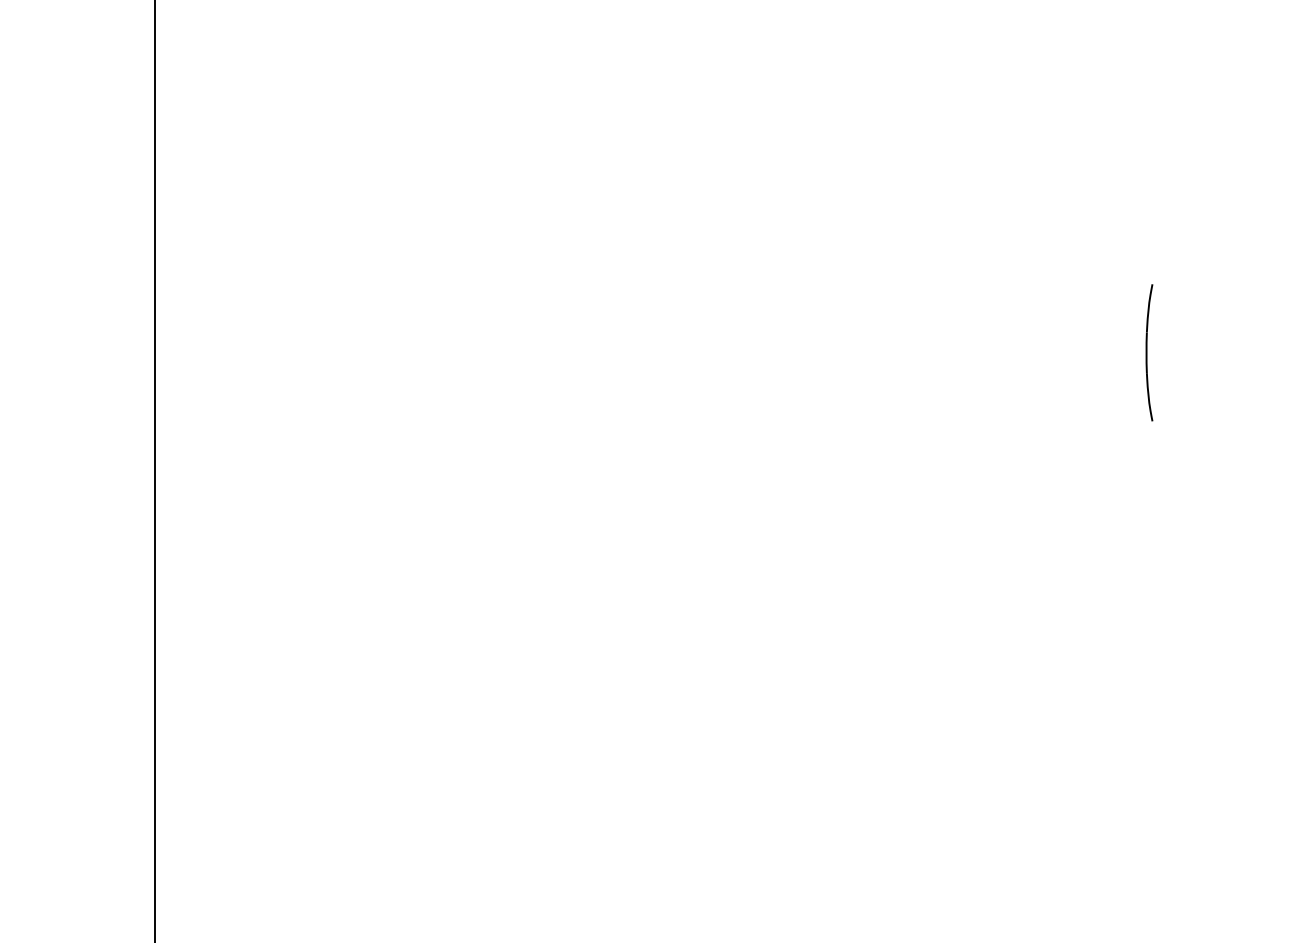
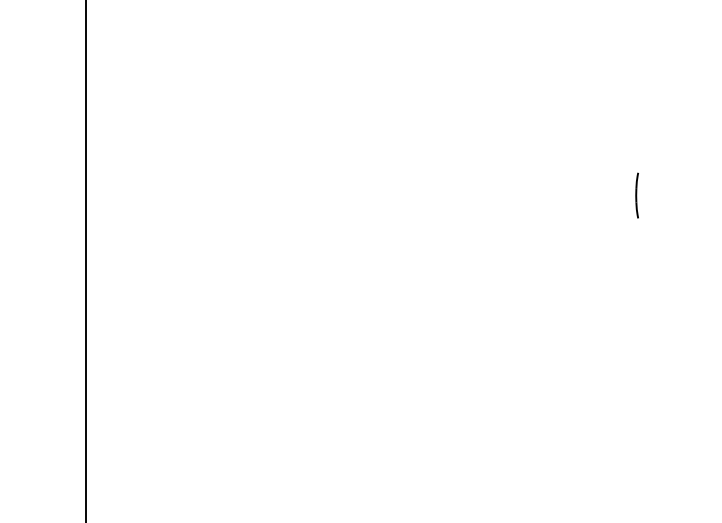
part: (1147, 352) -> (636, 195), size x0.6

